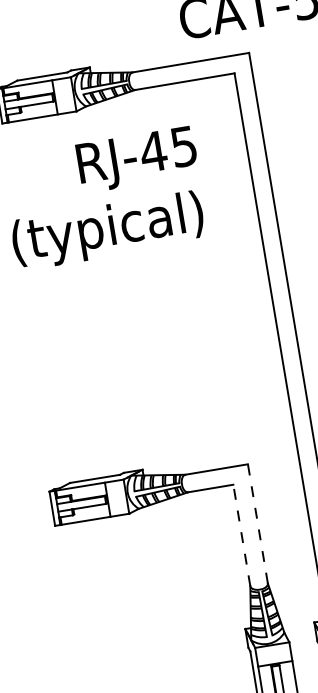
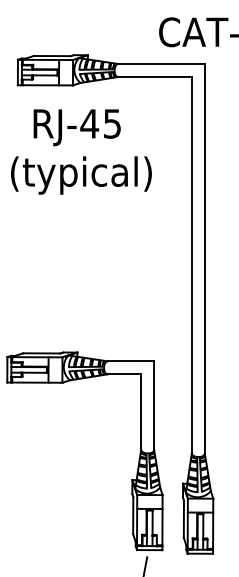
text: (136, 159) -> (76, 127), moved
line: (258, 523) -> (154, 405), dashed -> solid
line: (242, 535) -> (141, 412), dashed -> solid

